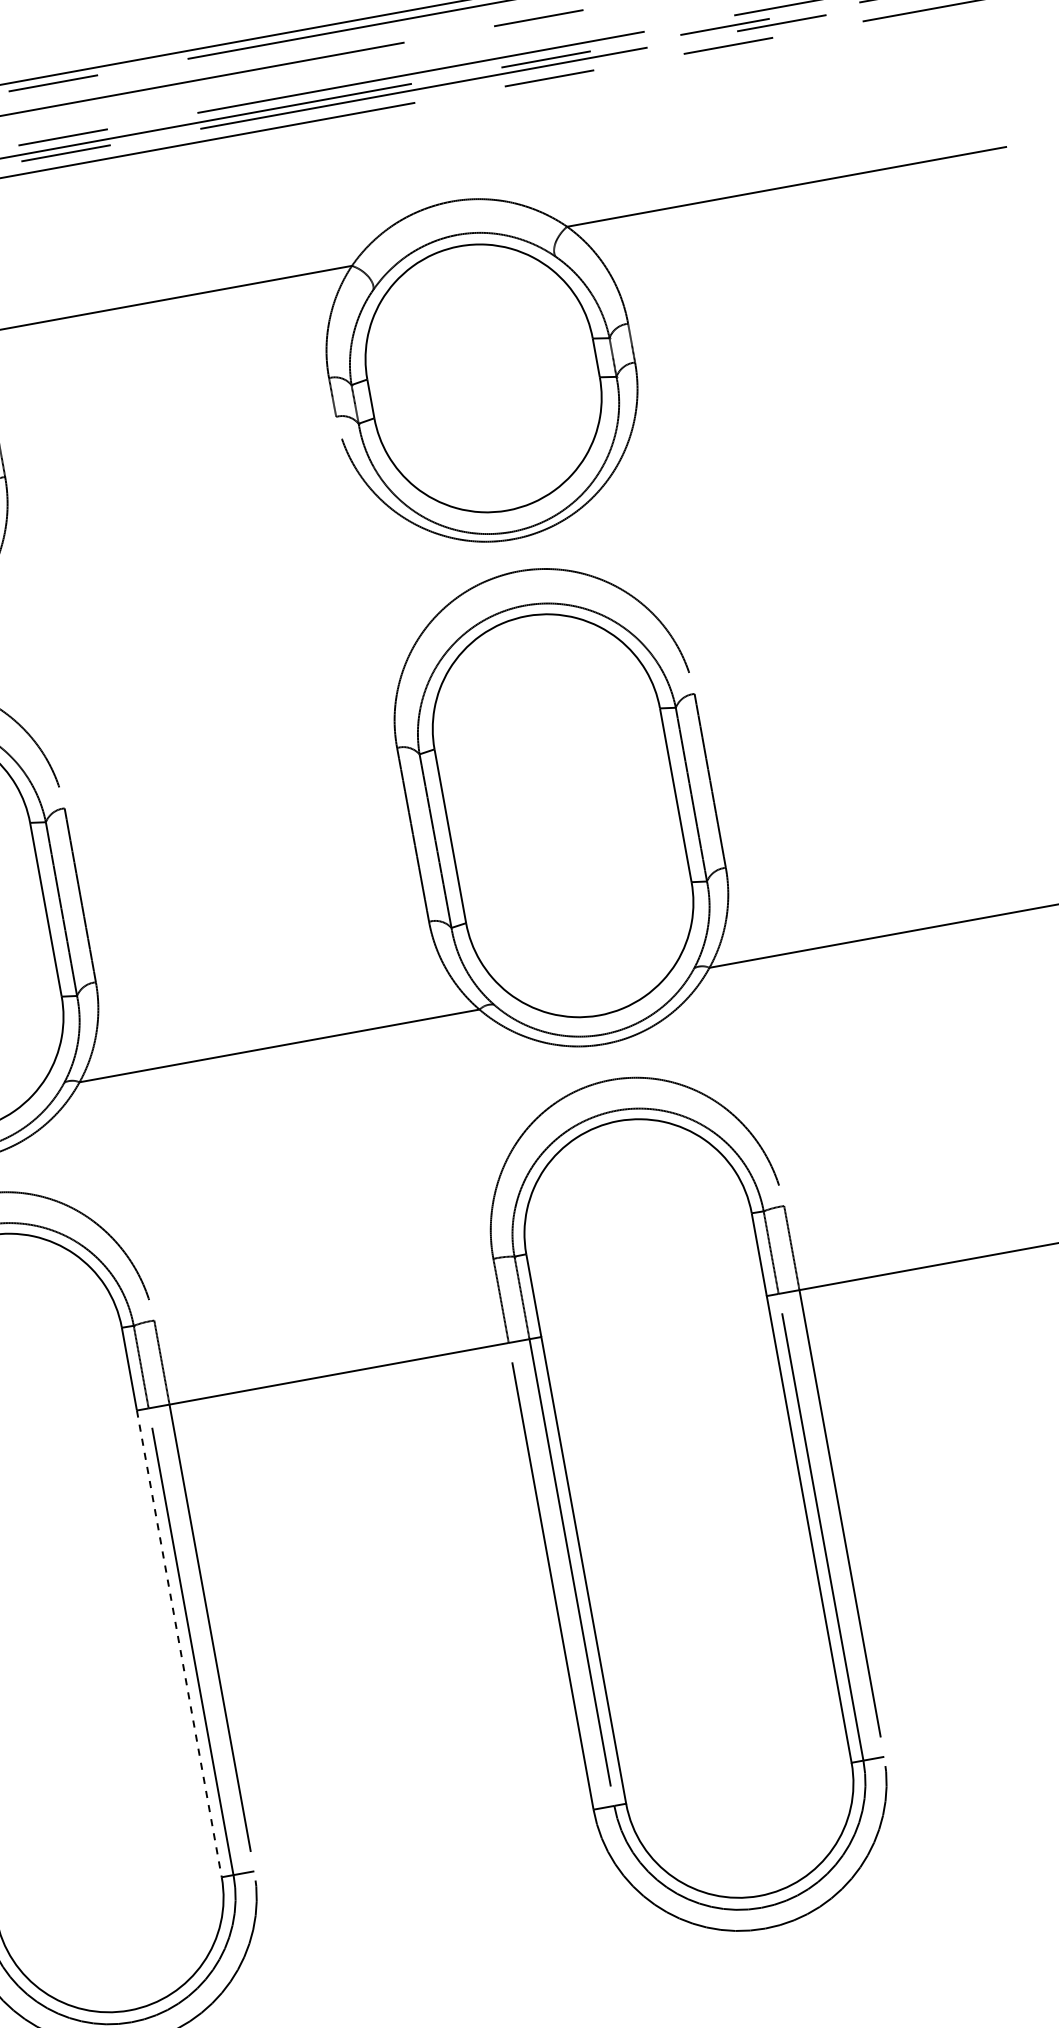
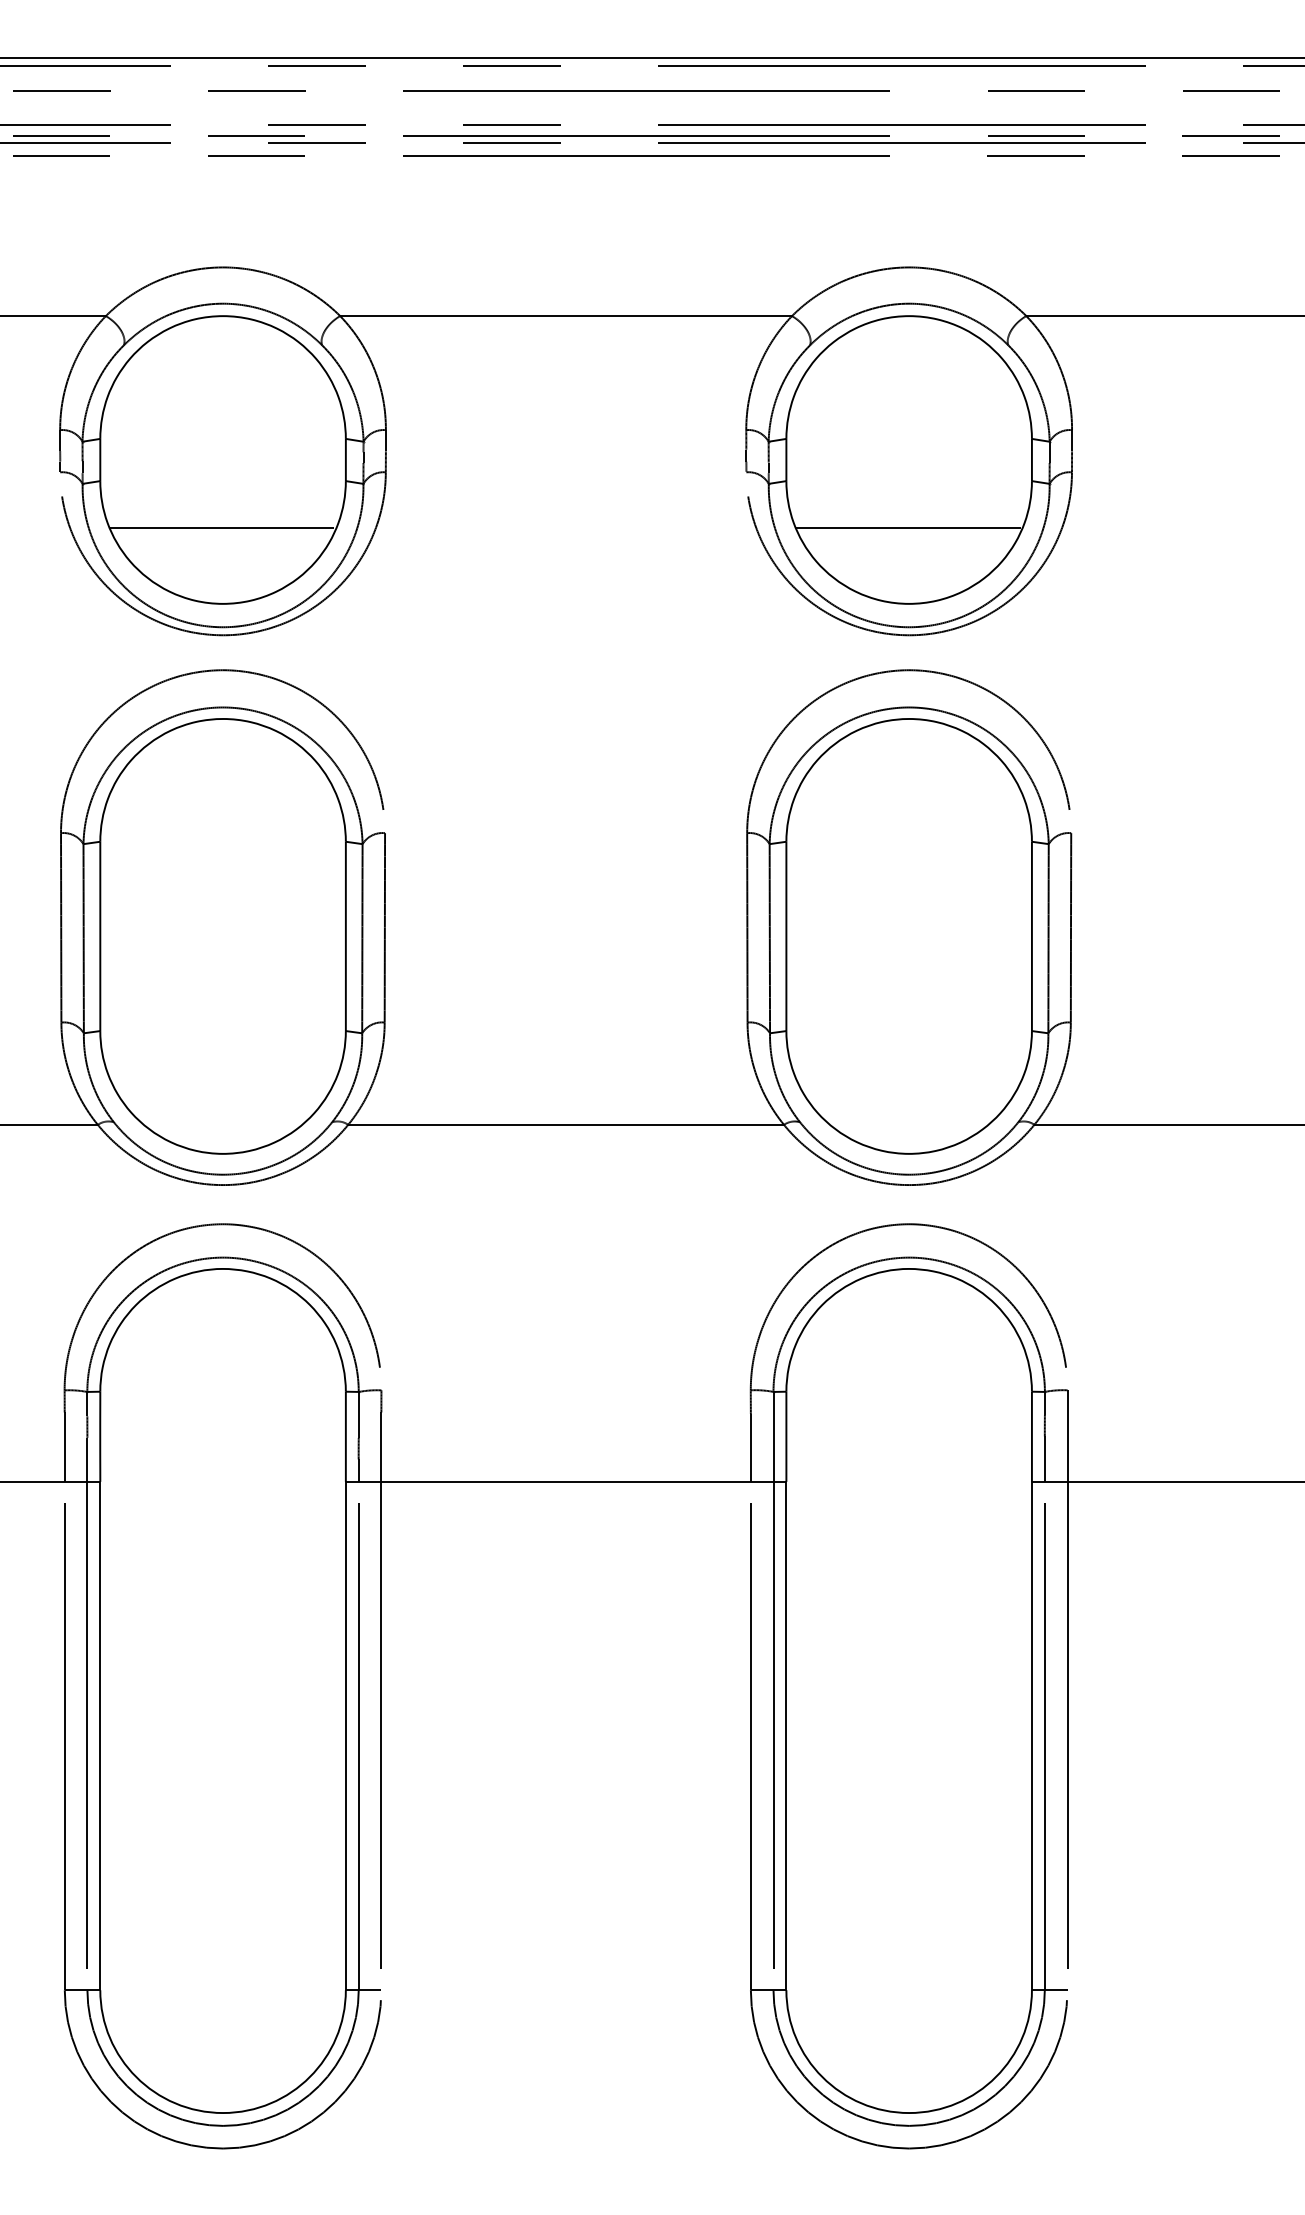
line: (493, 440) -> (907, 527), added
line: (179, 1644) -> (345, 1736), dashed -> solid

